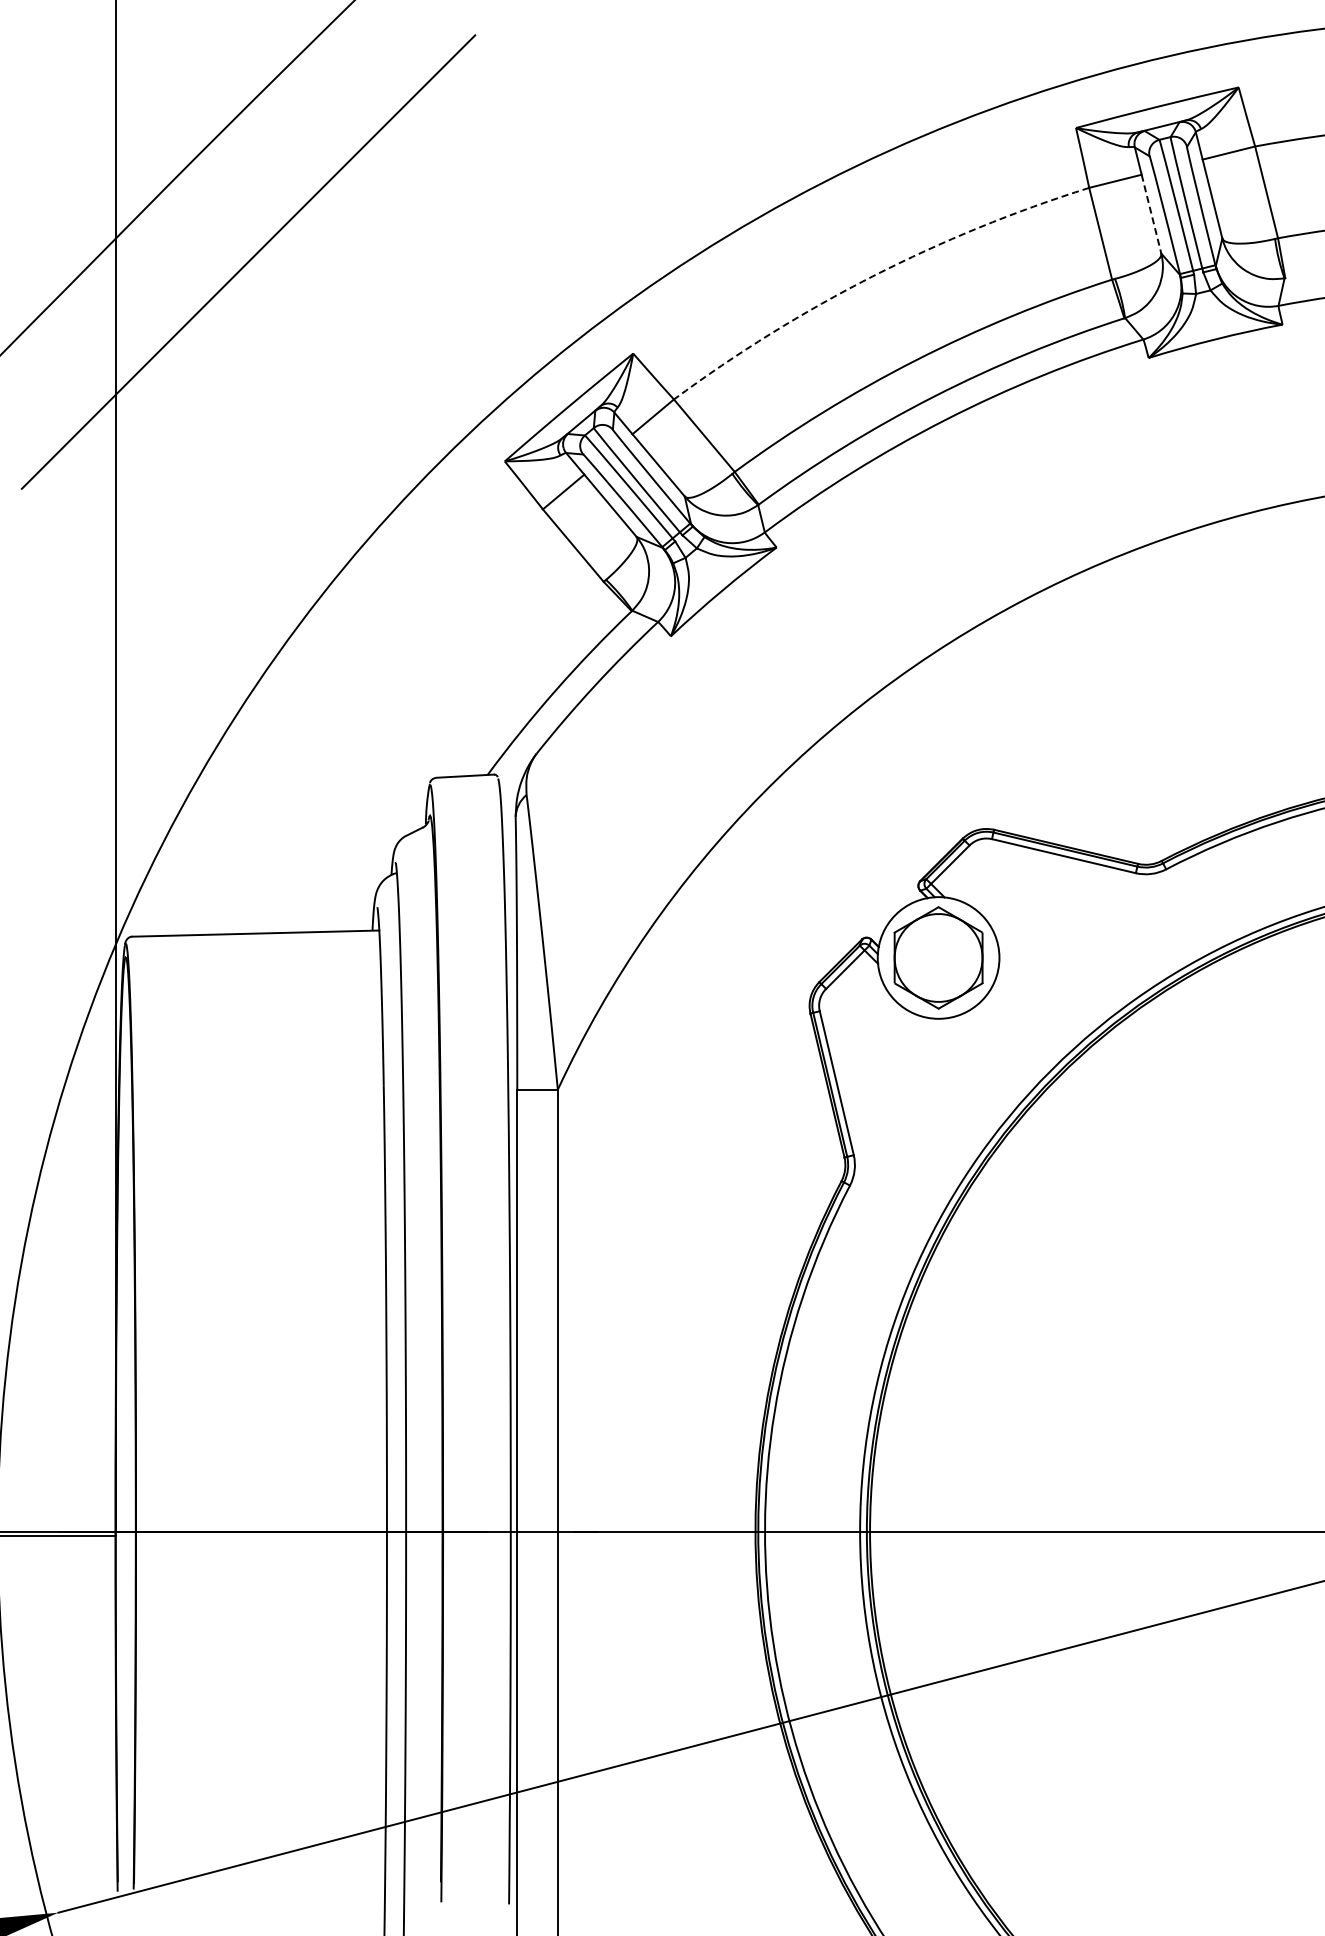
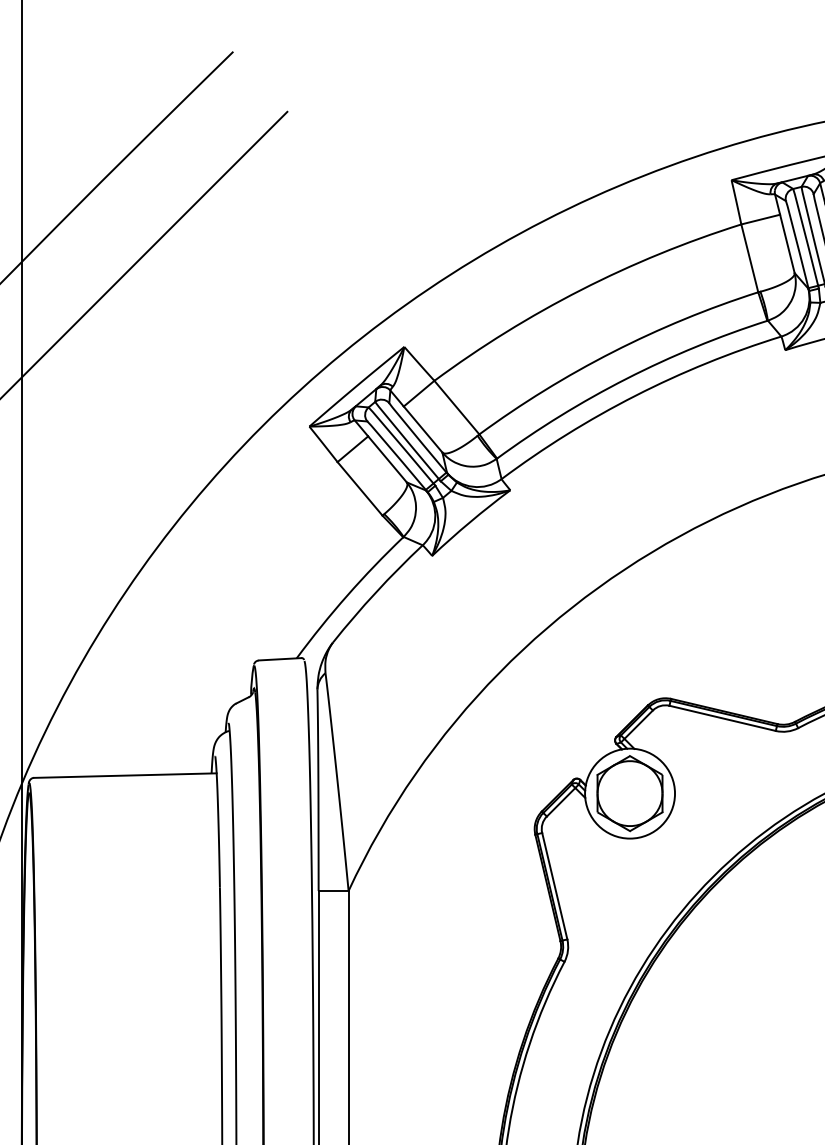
line: (1151, 214) -> (787, 244), dashed -> solid
arc: (872, 276) -> (581, 289), dashed -> solid

